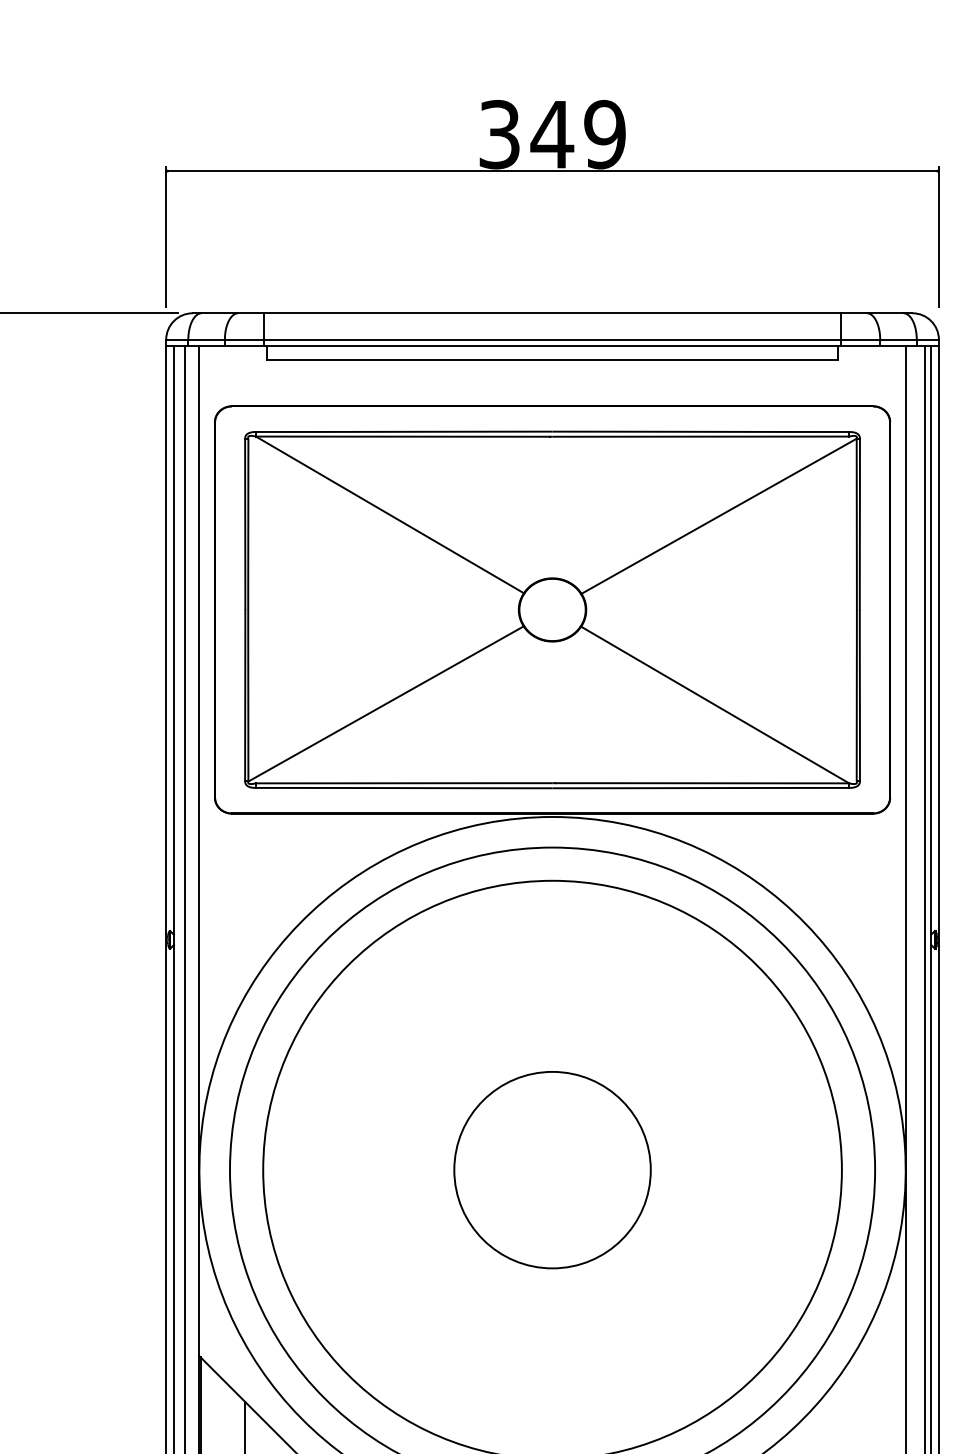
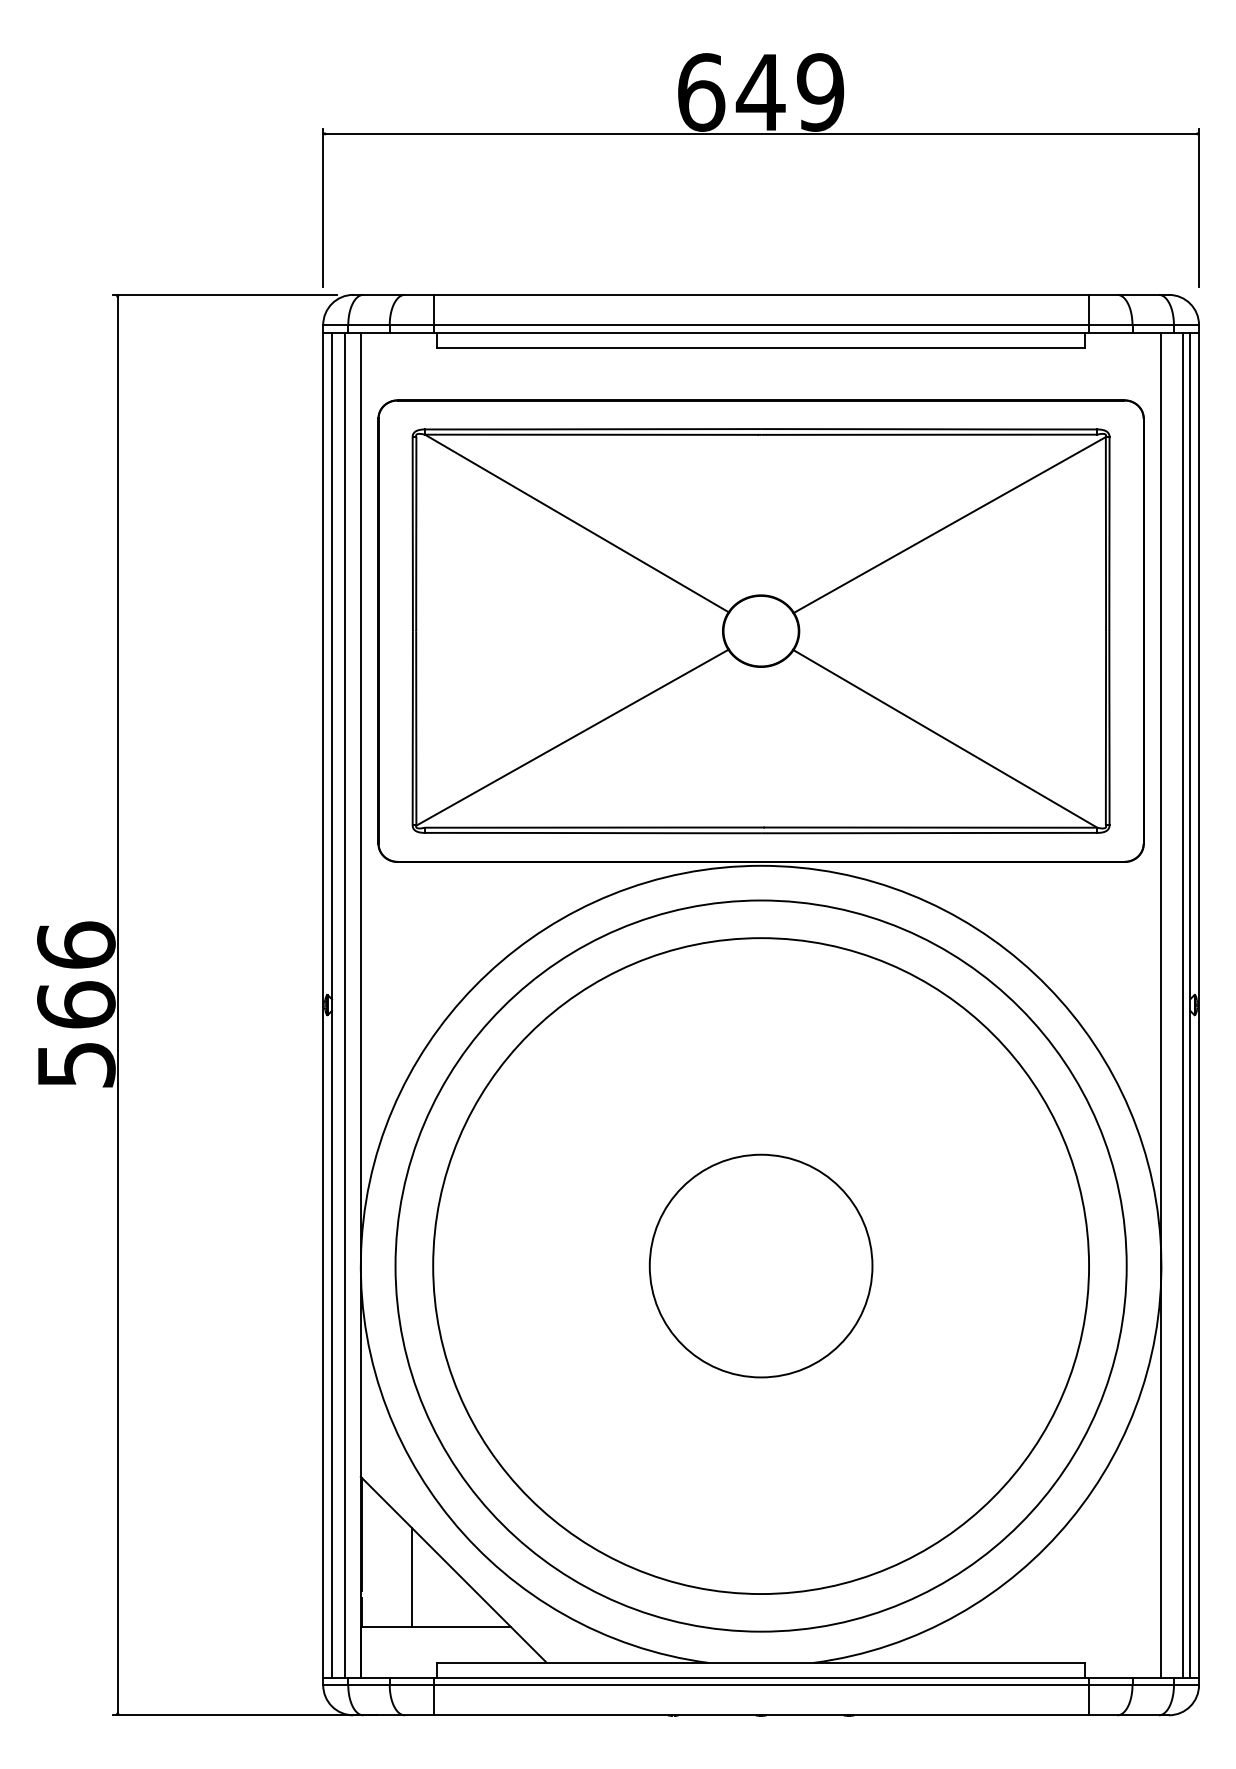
text: (499, 134) -> (701, 92), 349 -> 649

